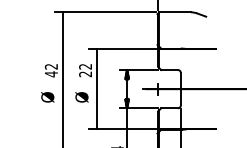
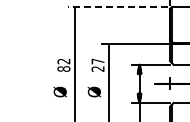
line: (104, 12) -> (116, 7), solid -> dashed
text: (85, 66) -> (97, 61), 22 -> 27
text: (50, 74) -> (62, 69), 42 -> 82

